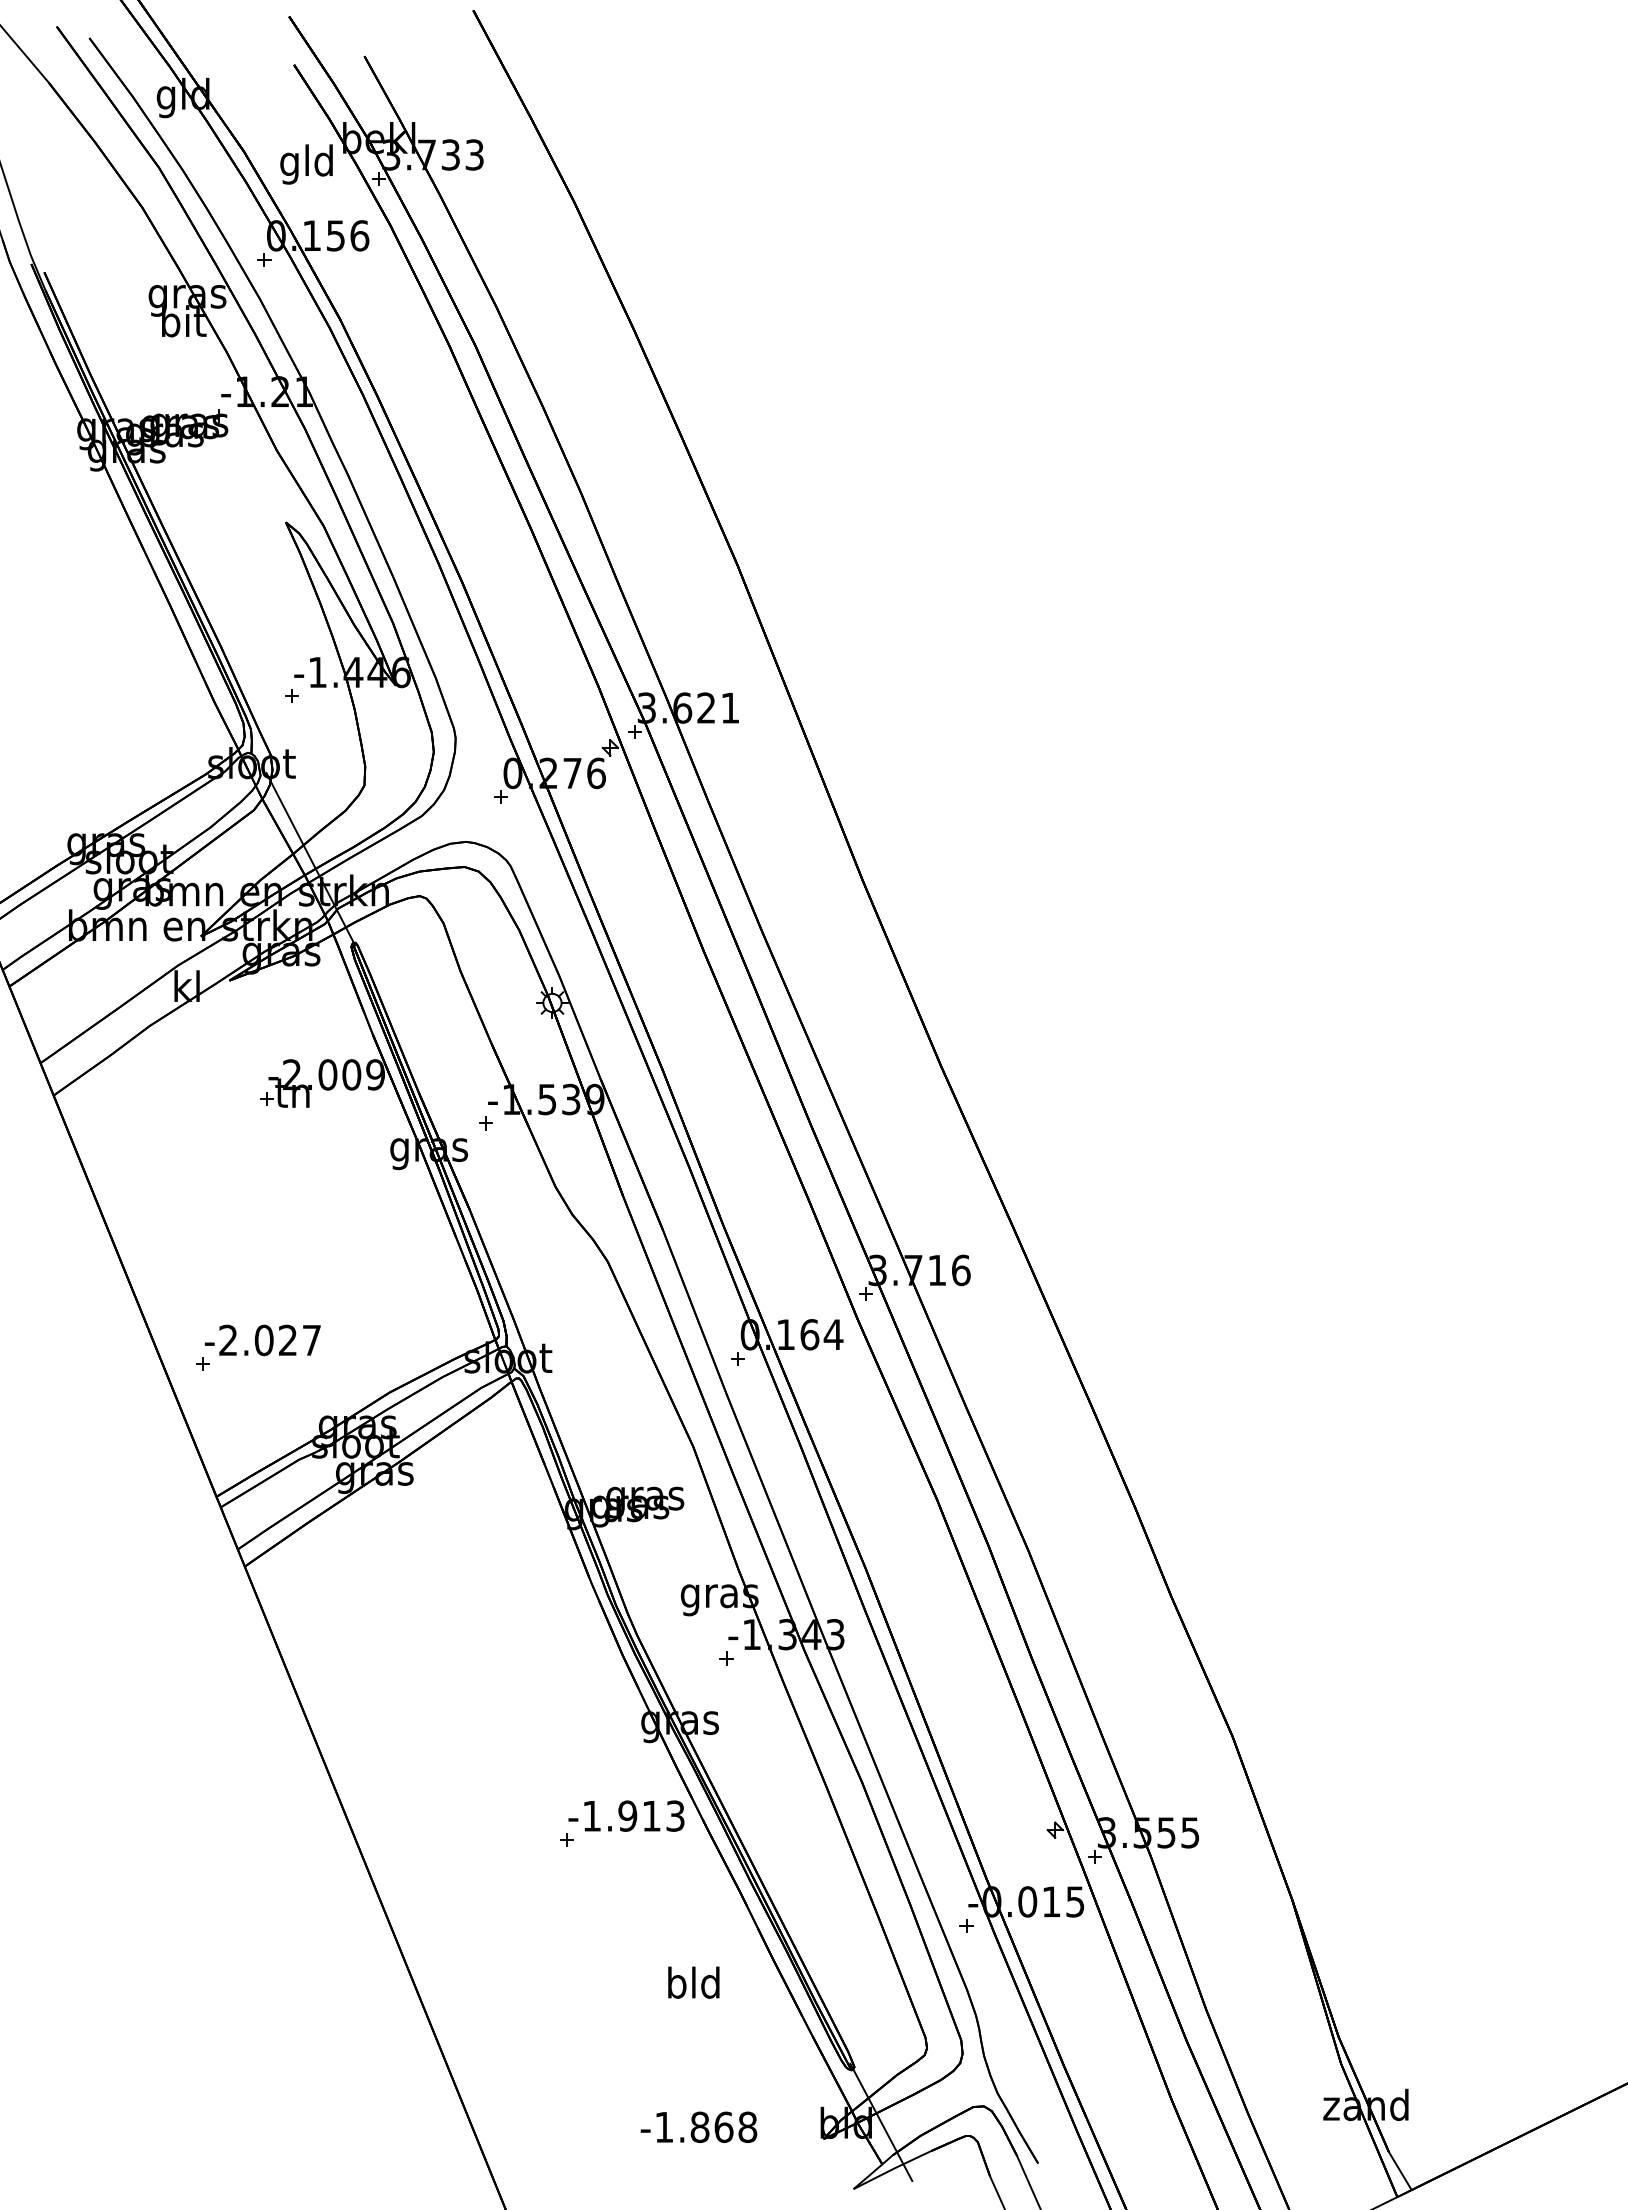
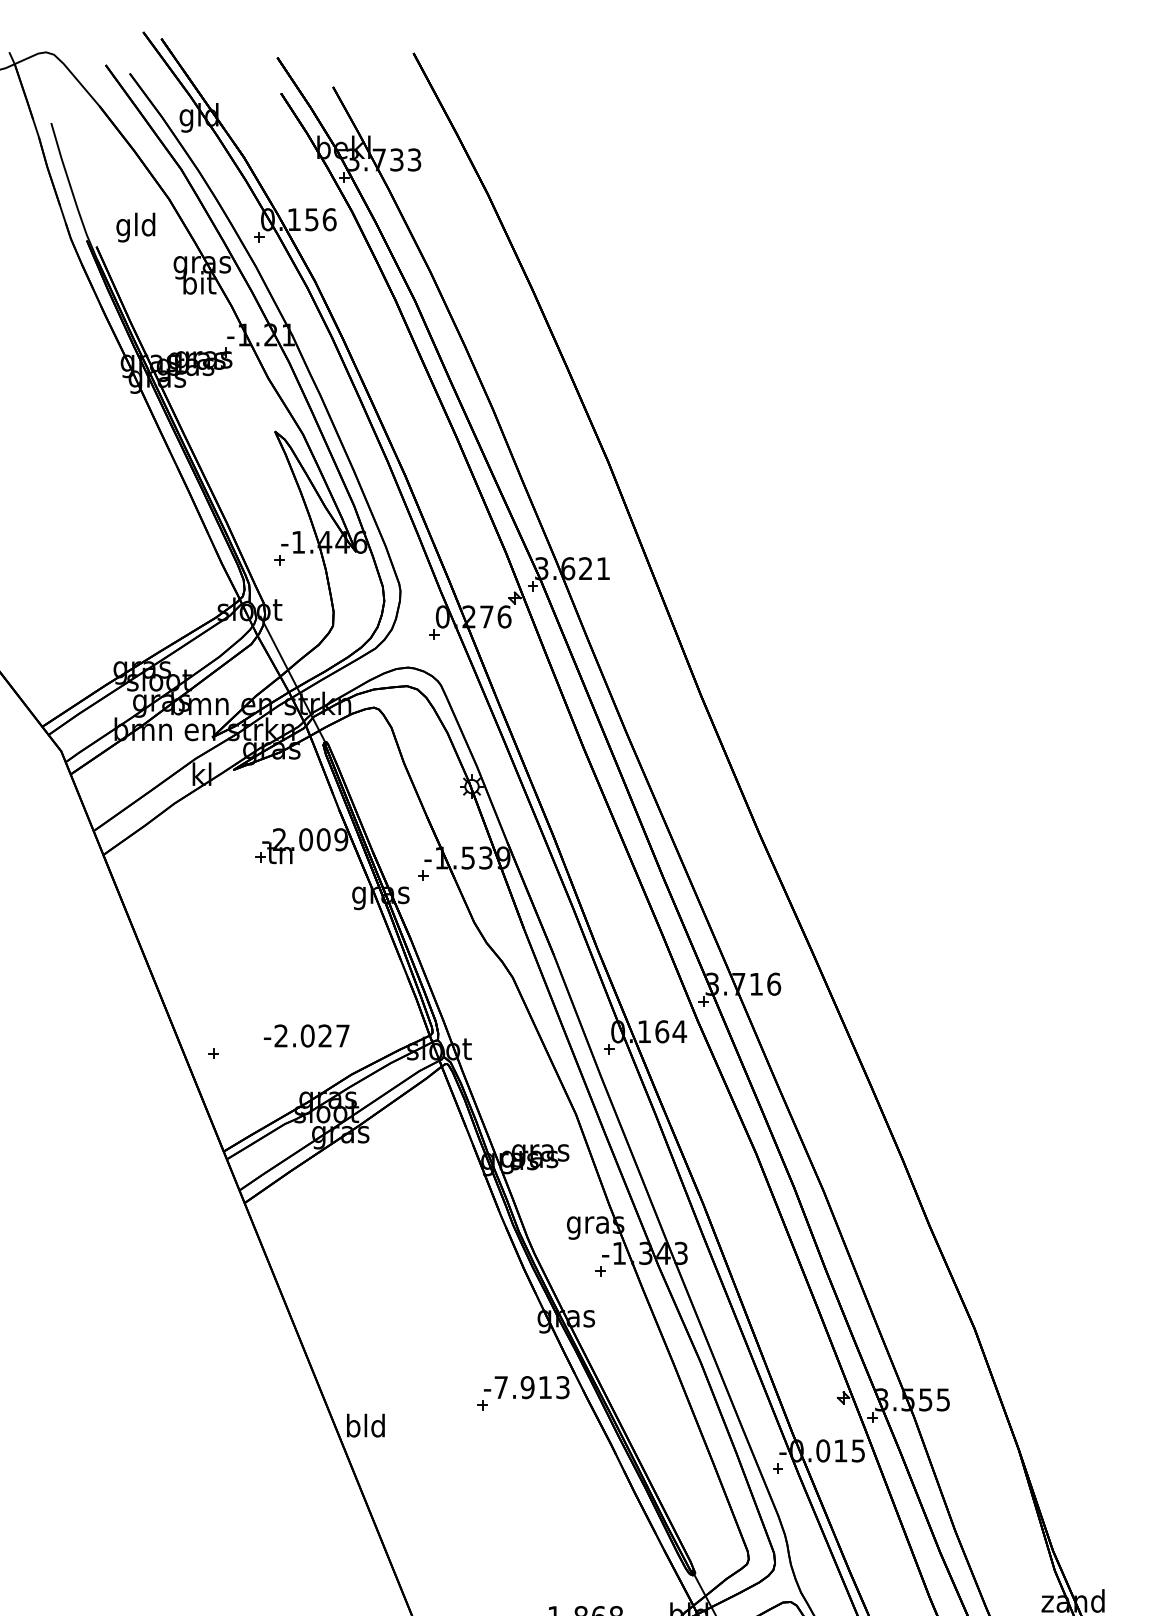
text: (306, 164) -> (135, 227), moved
text: (262, 1340) -> (306, 1036), moved
text: (591, 1816) -> (500, 1387), -1.913 -> -7.913
text: (693, 1982) -> (365, 1425), moved

